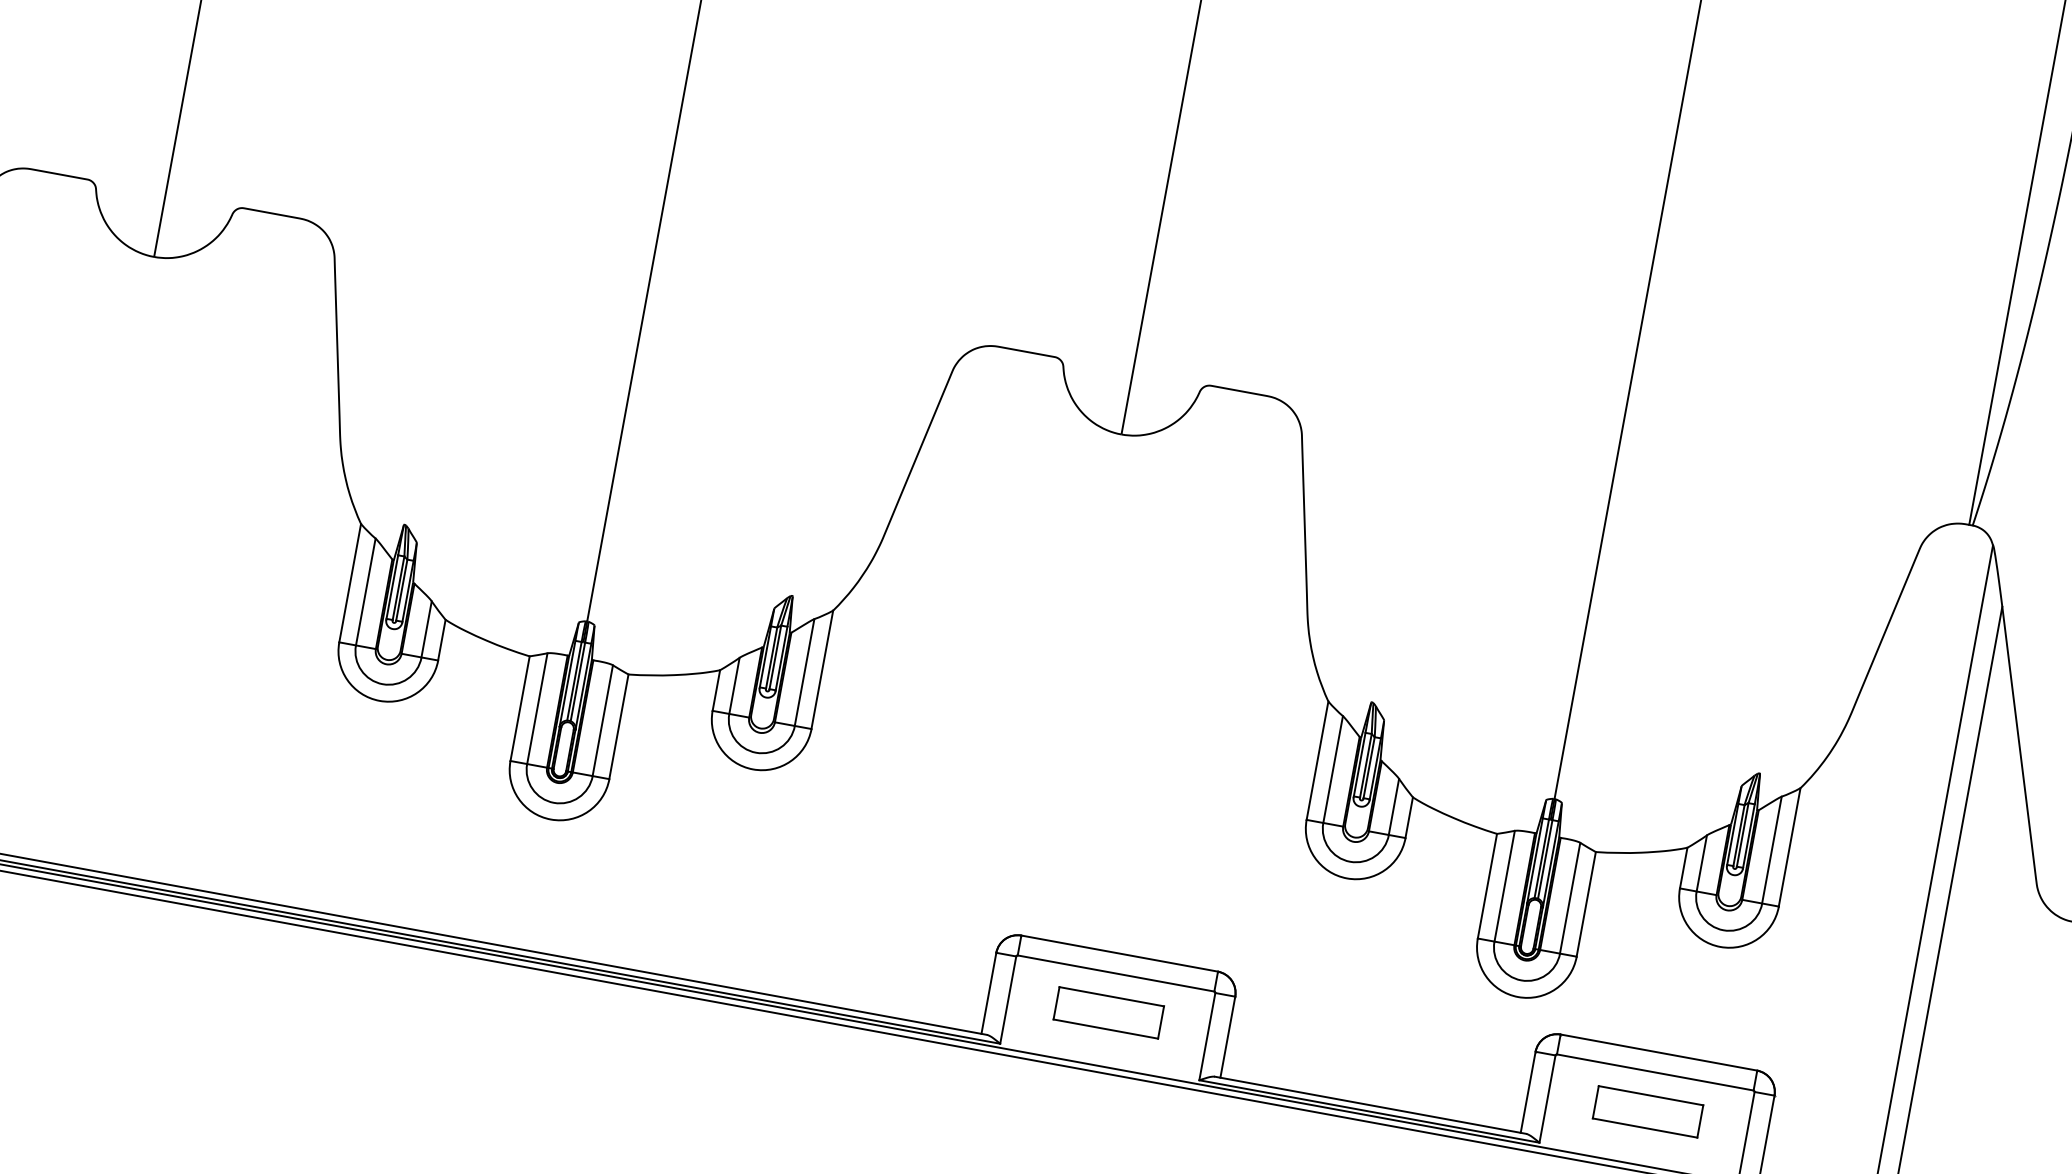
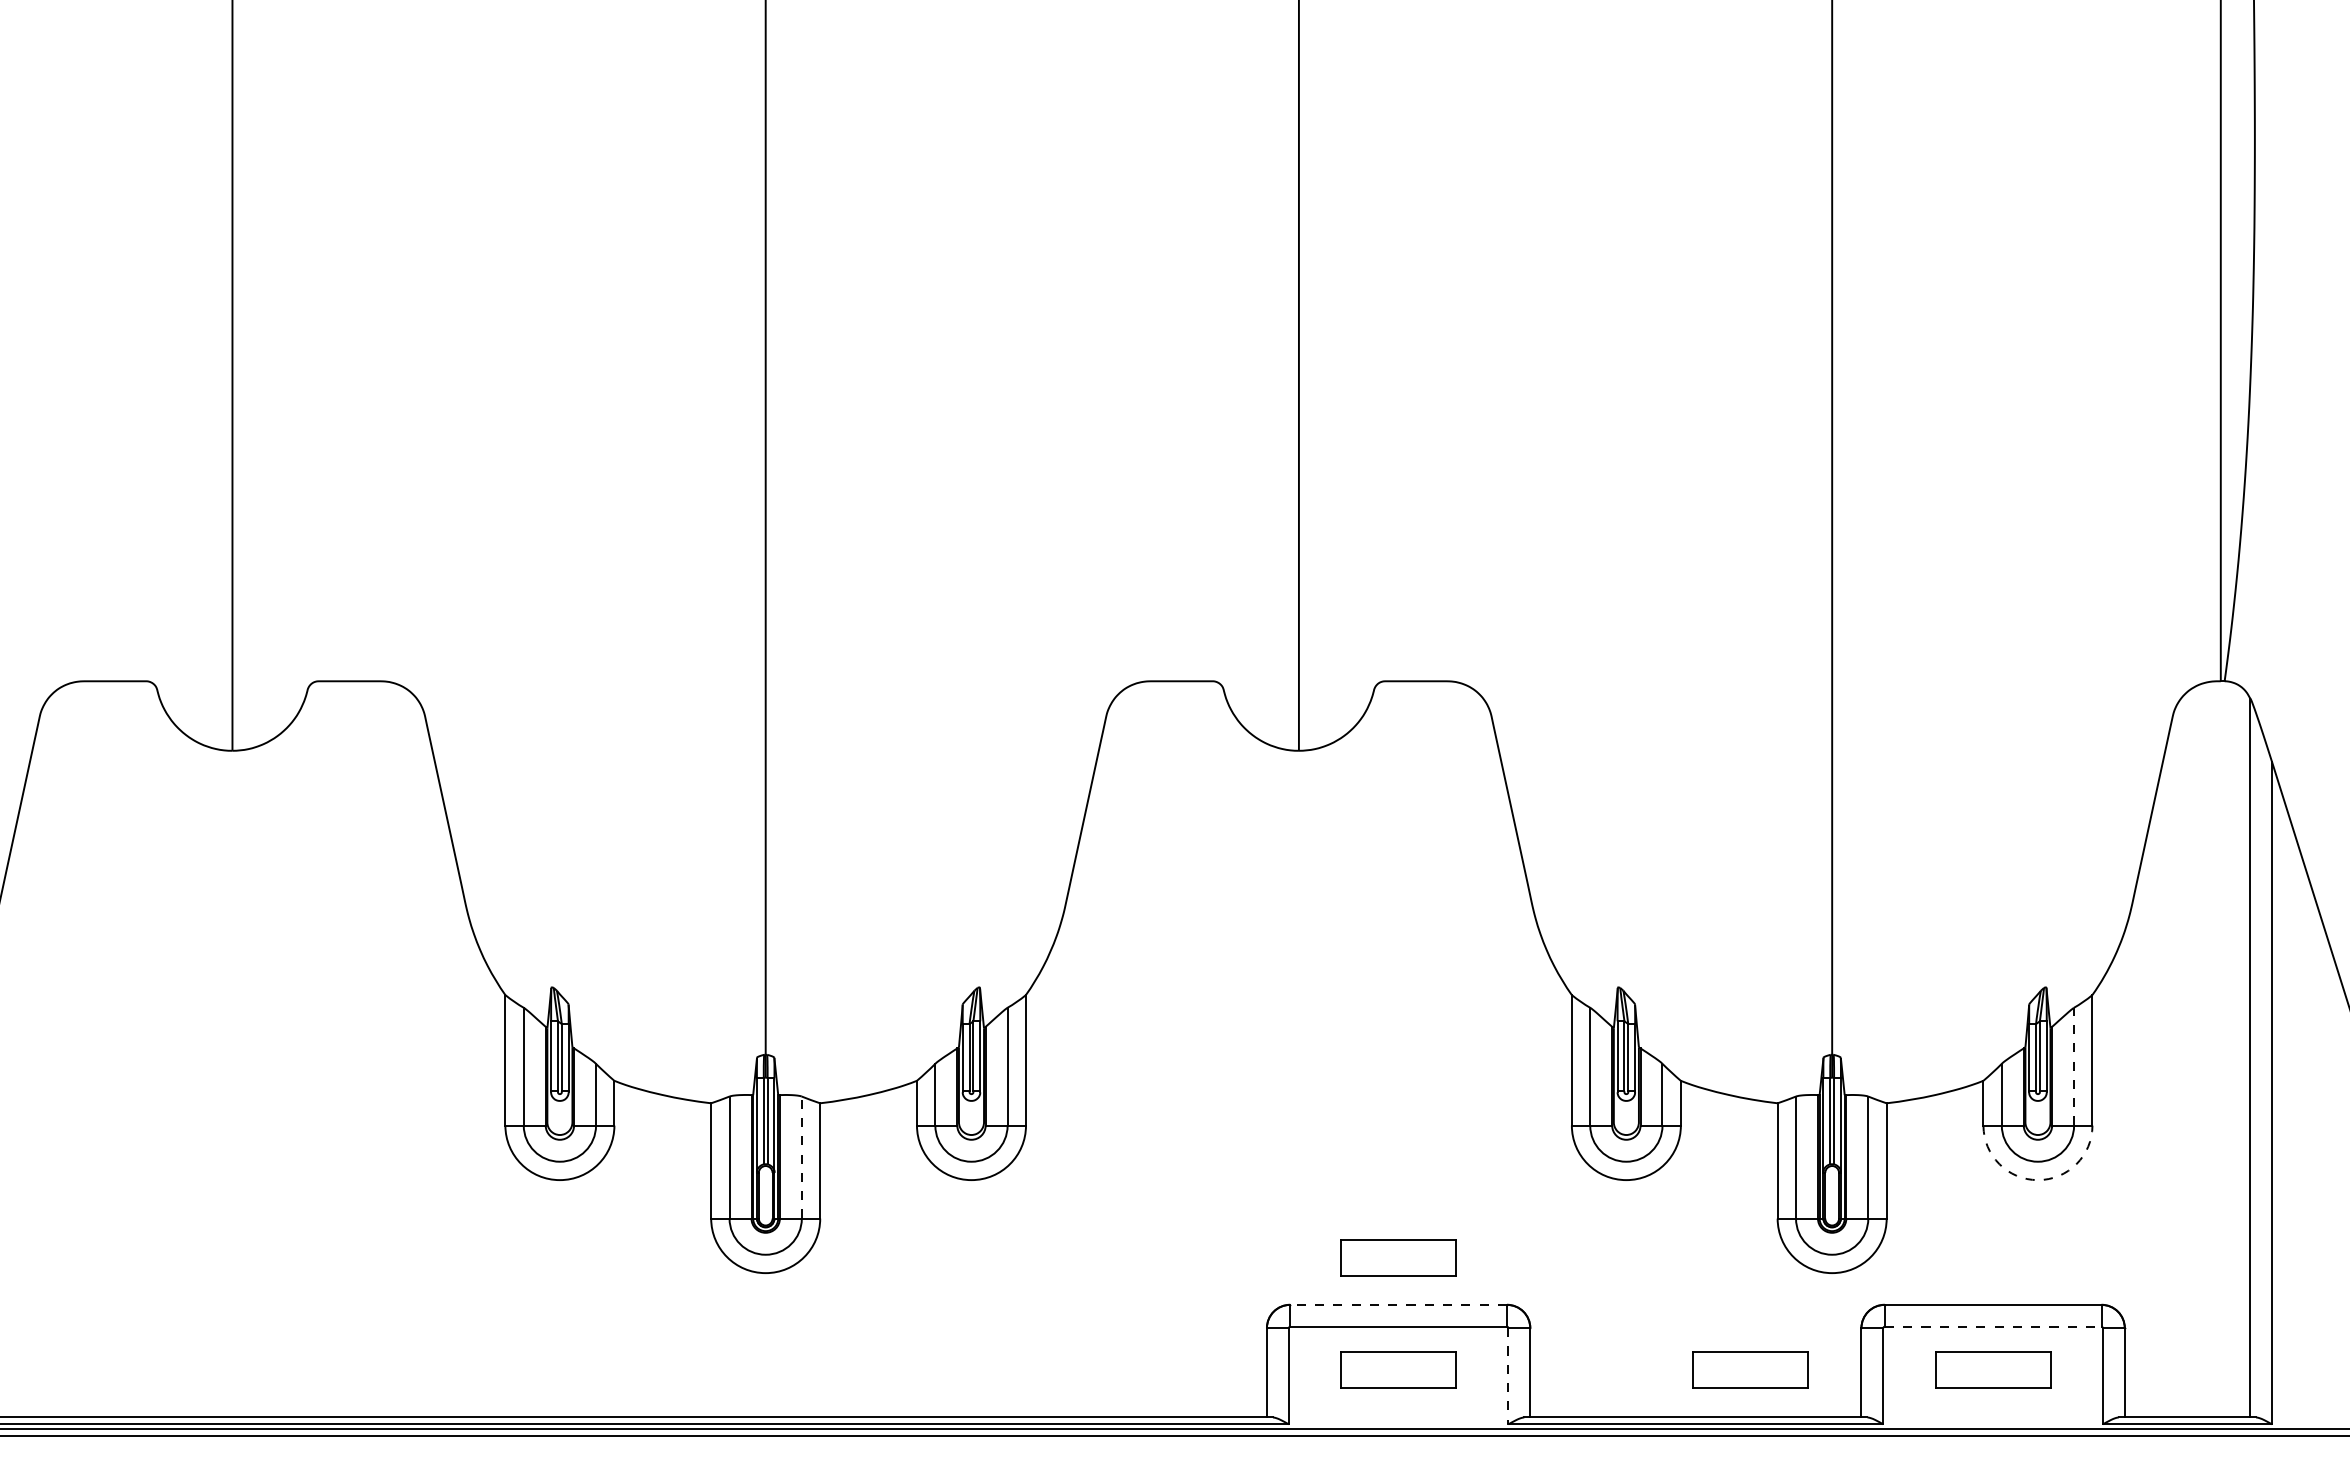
line: (602, 720) -> (801, 1157), solid -> dashed
line: (1772, 849) -> (2074, 1066), solid -> dashed
part: (1127, 910) -> (1398, 1257), added
arc: (1719, 947) -> (2037, 1180), solid -> dashed
line: (1119, 953) -> (1398, 1304), solid -> dashed
line: (1207, 1036) -> (1508, 1376), solid -> dashed
part: (1428, 1070) -> (1750, 1369), added
line: (1655, 1072) -> (1993, 1326), solid -> dashed

